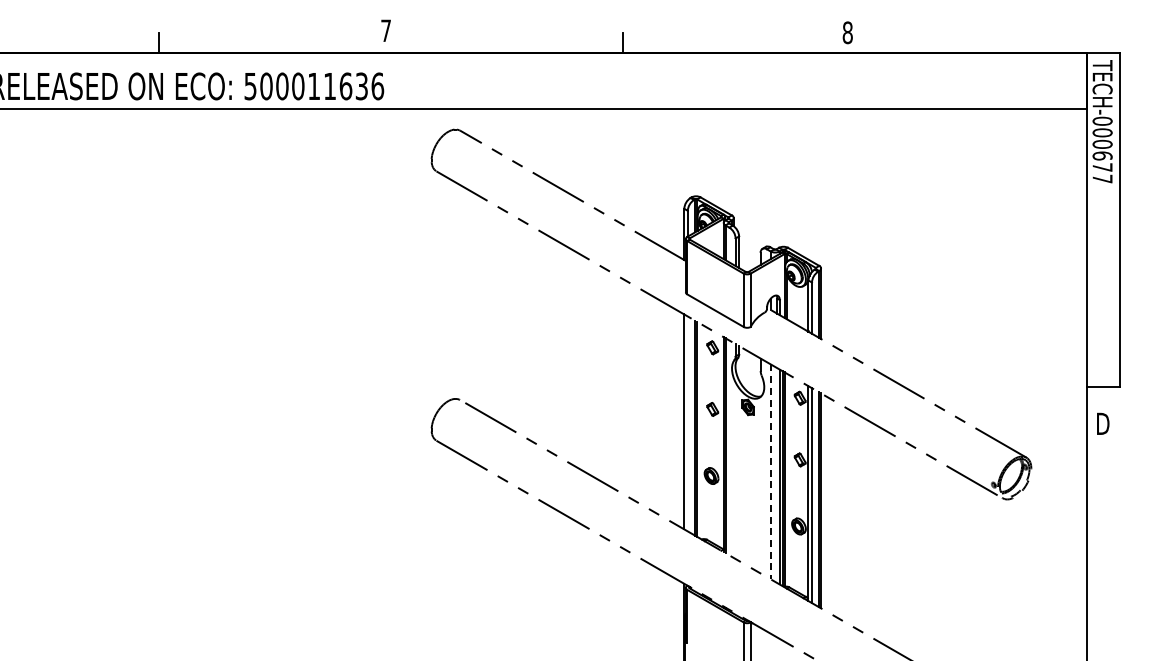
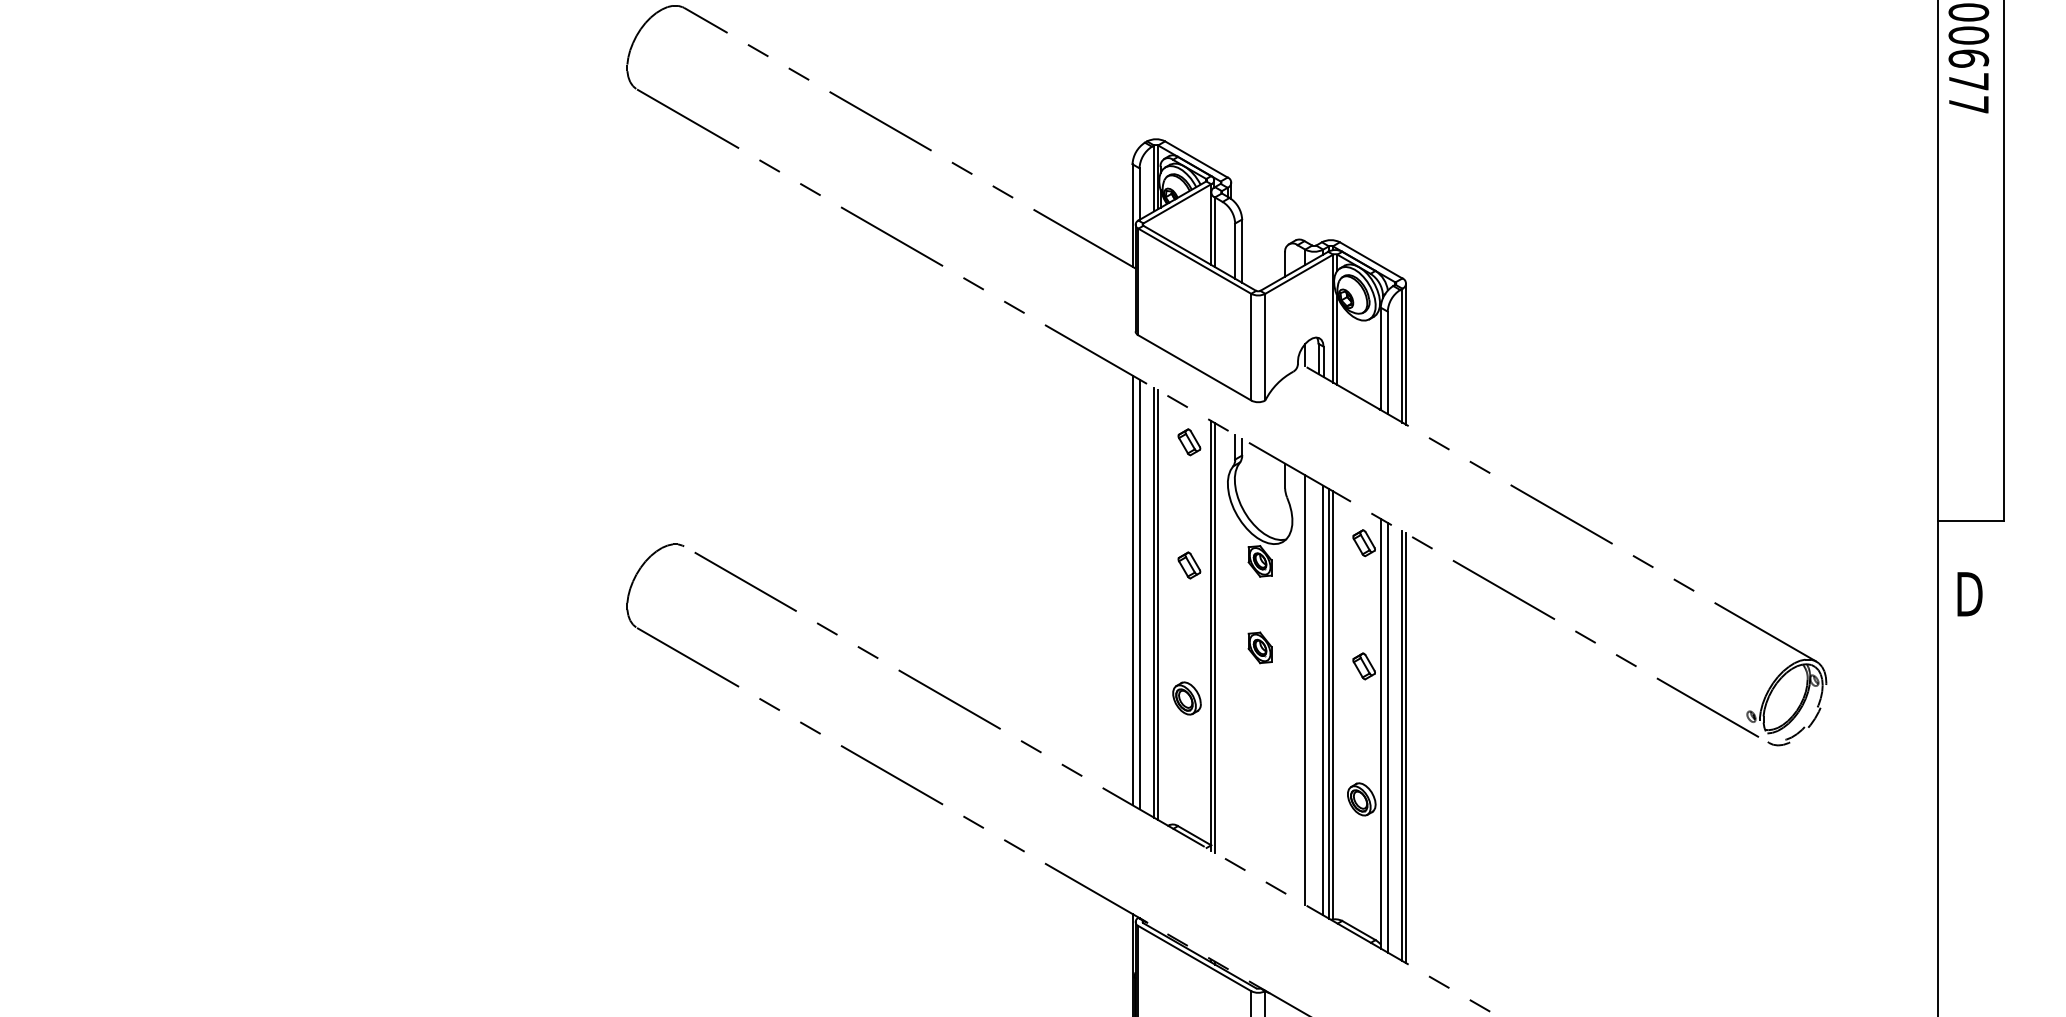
line: (687, 423) -> (1138, 593), added
part: (747, 450) -> (1258, 647), added
line: (770, 472) -> (1304, 691), dashed -> solid

